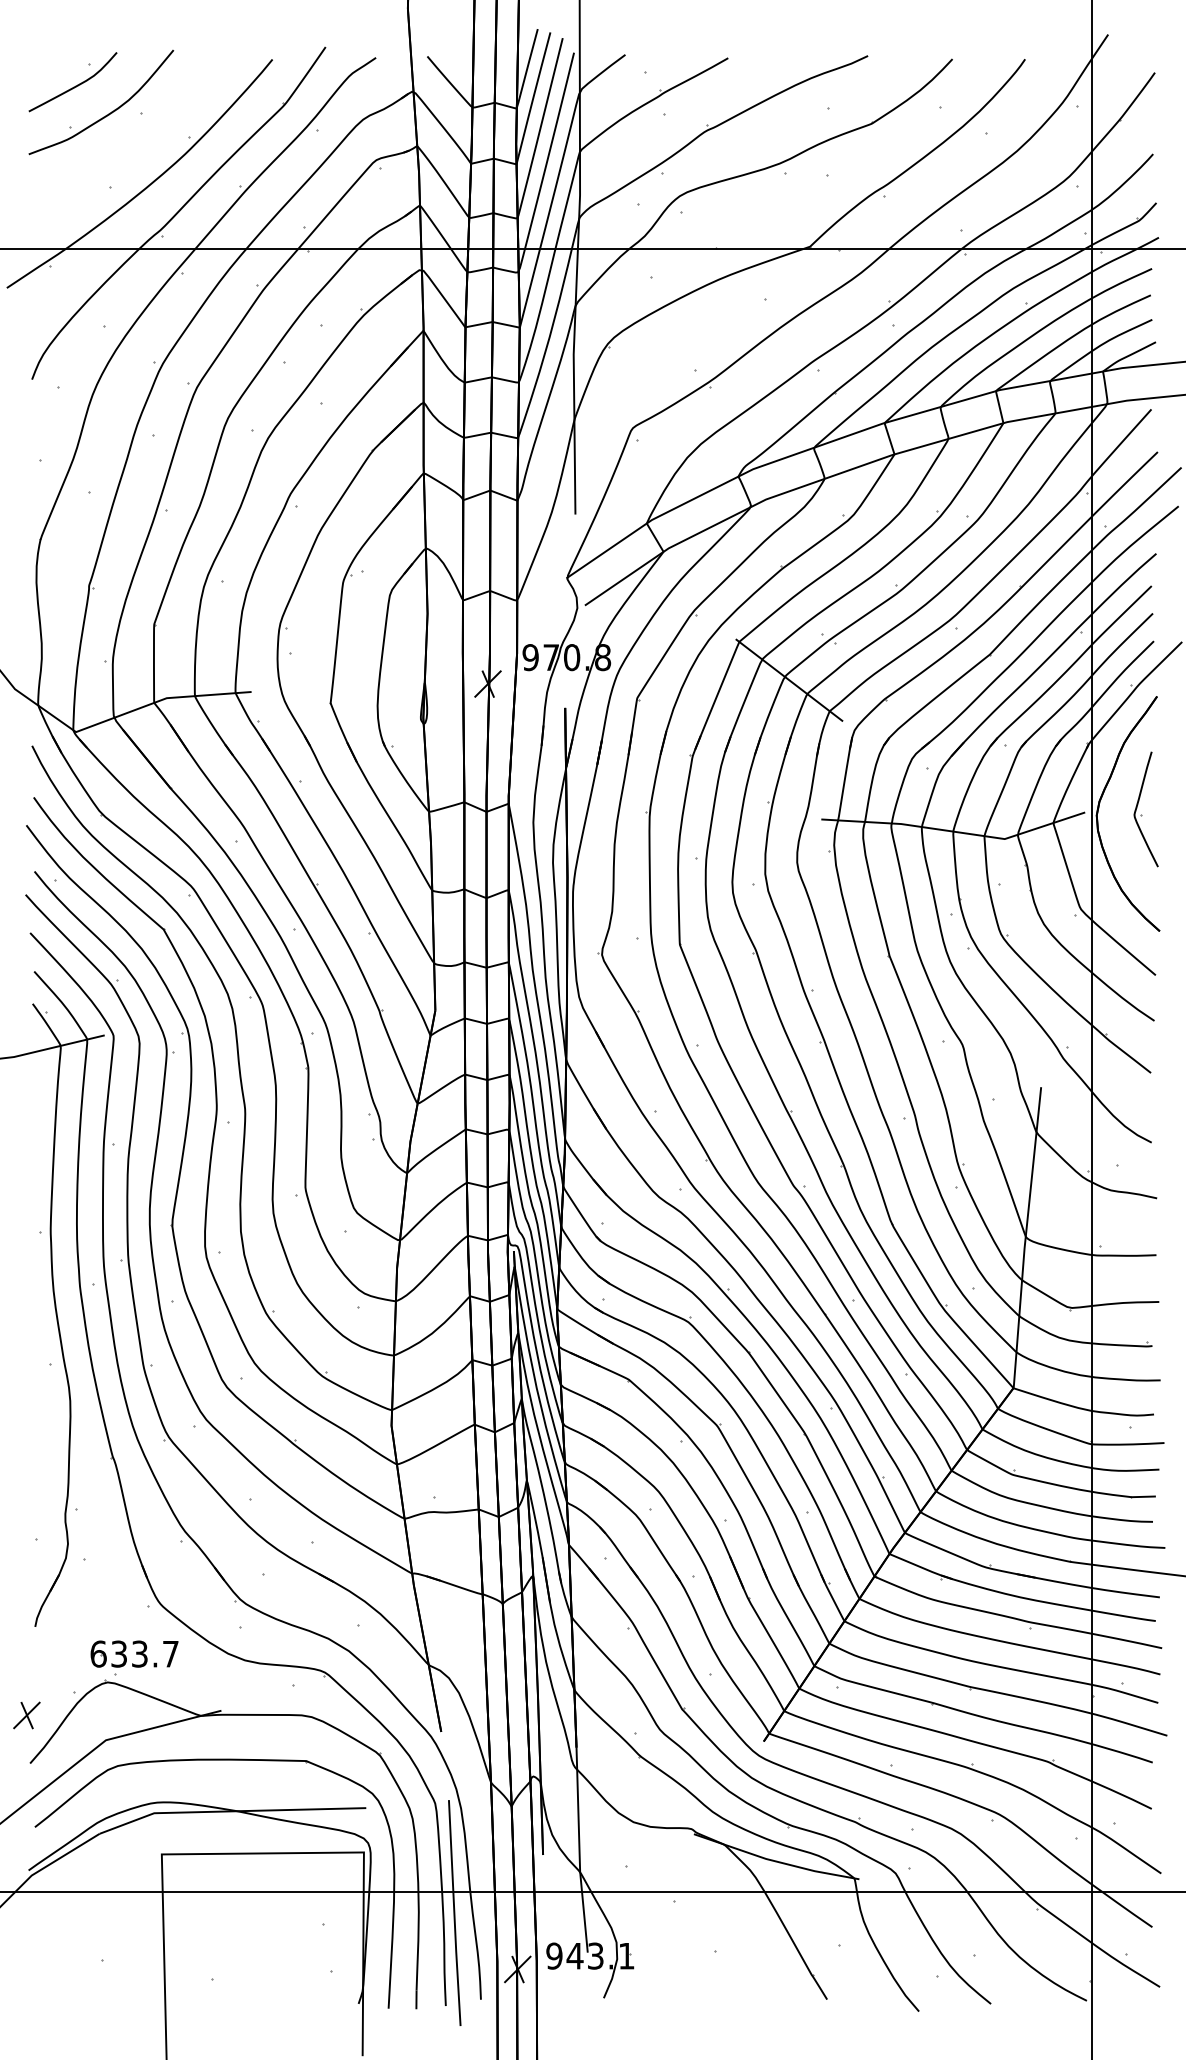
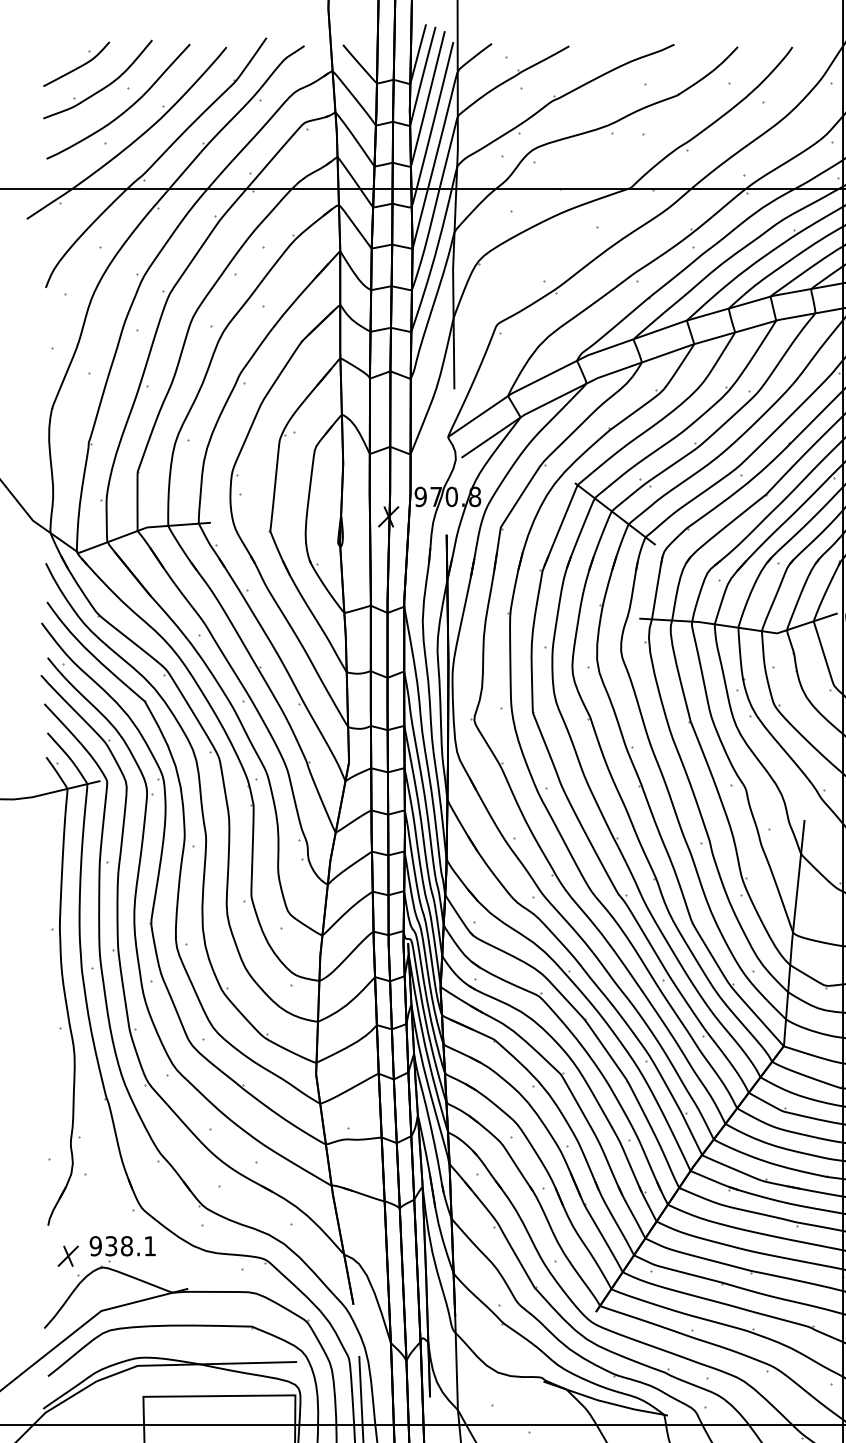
curve: (136, 144) -> (124, 111), added
text: (134, 1653) -> (122, 1245), 633.7 -> 938.1
part: (26, 1715) -> (67, 1256), moved

